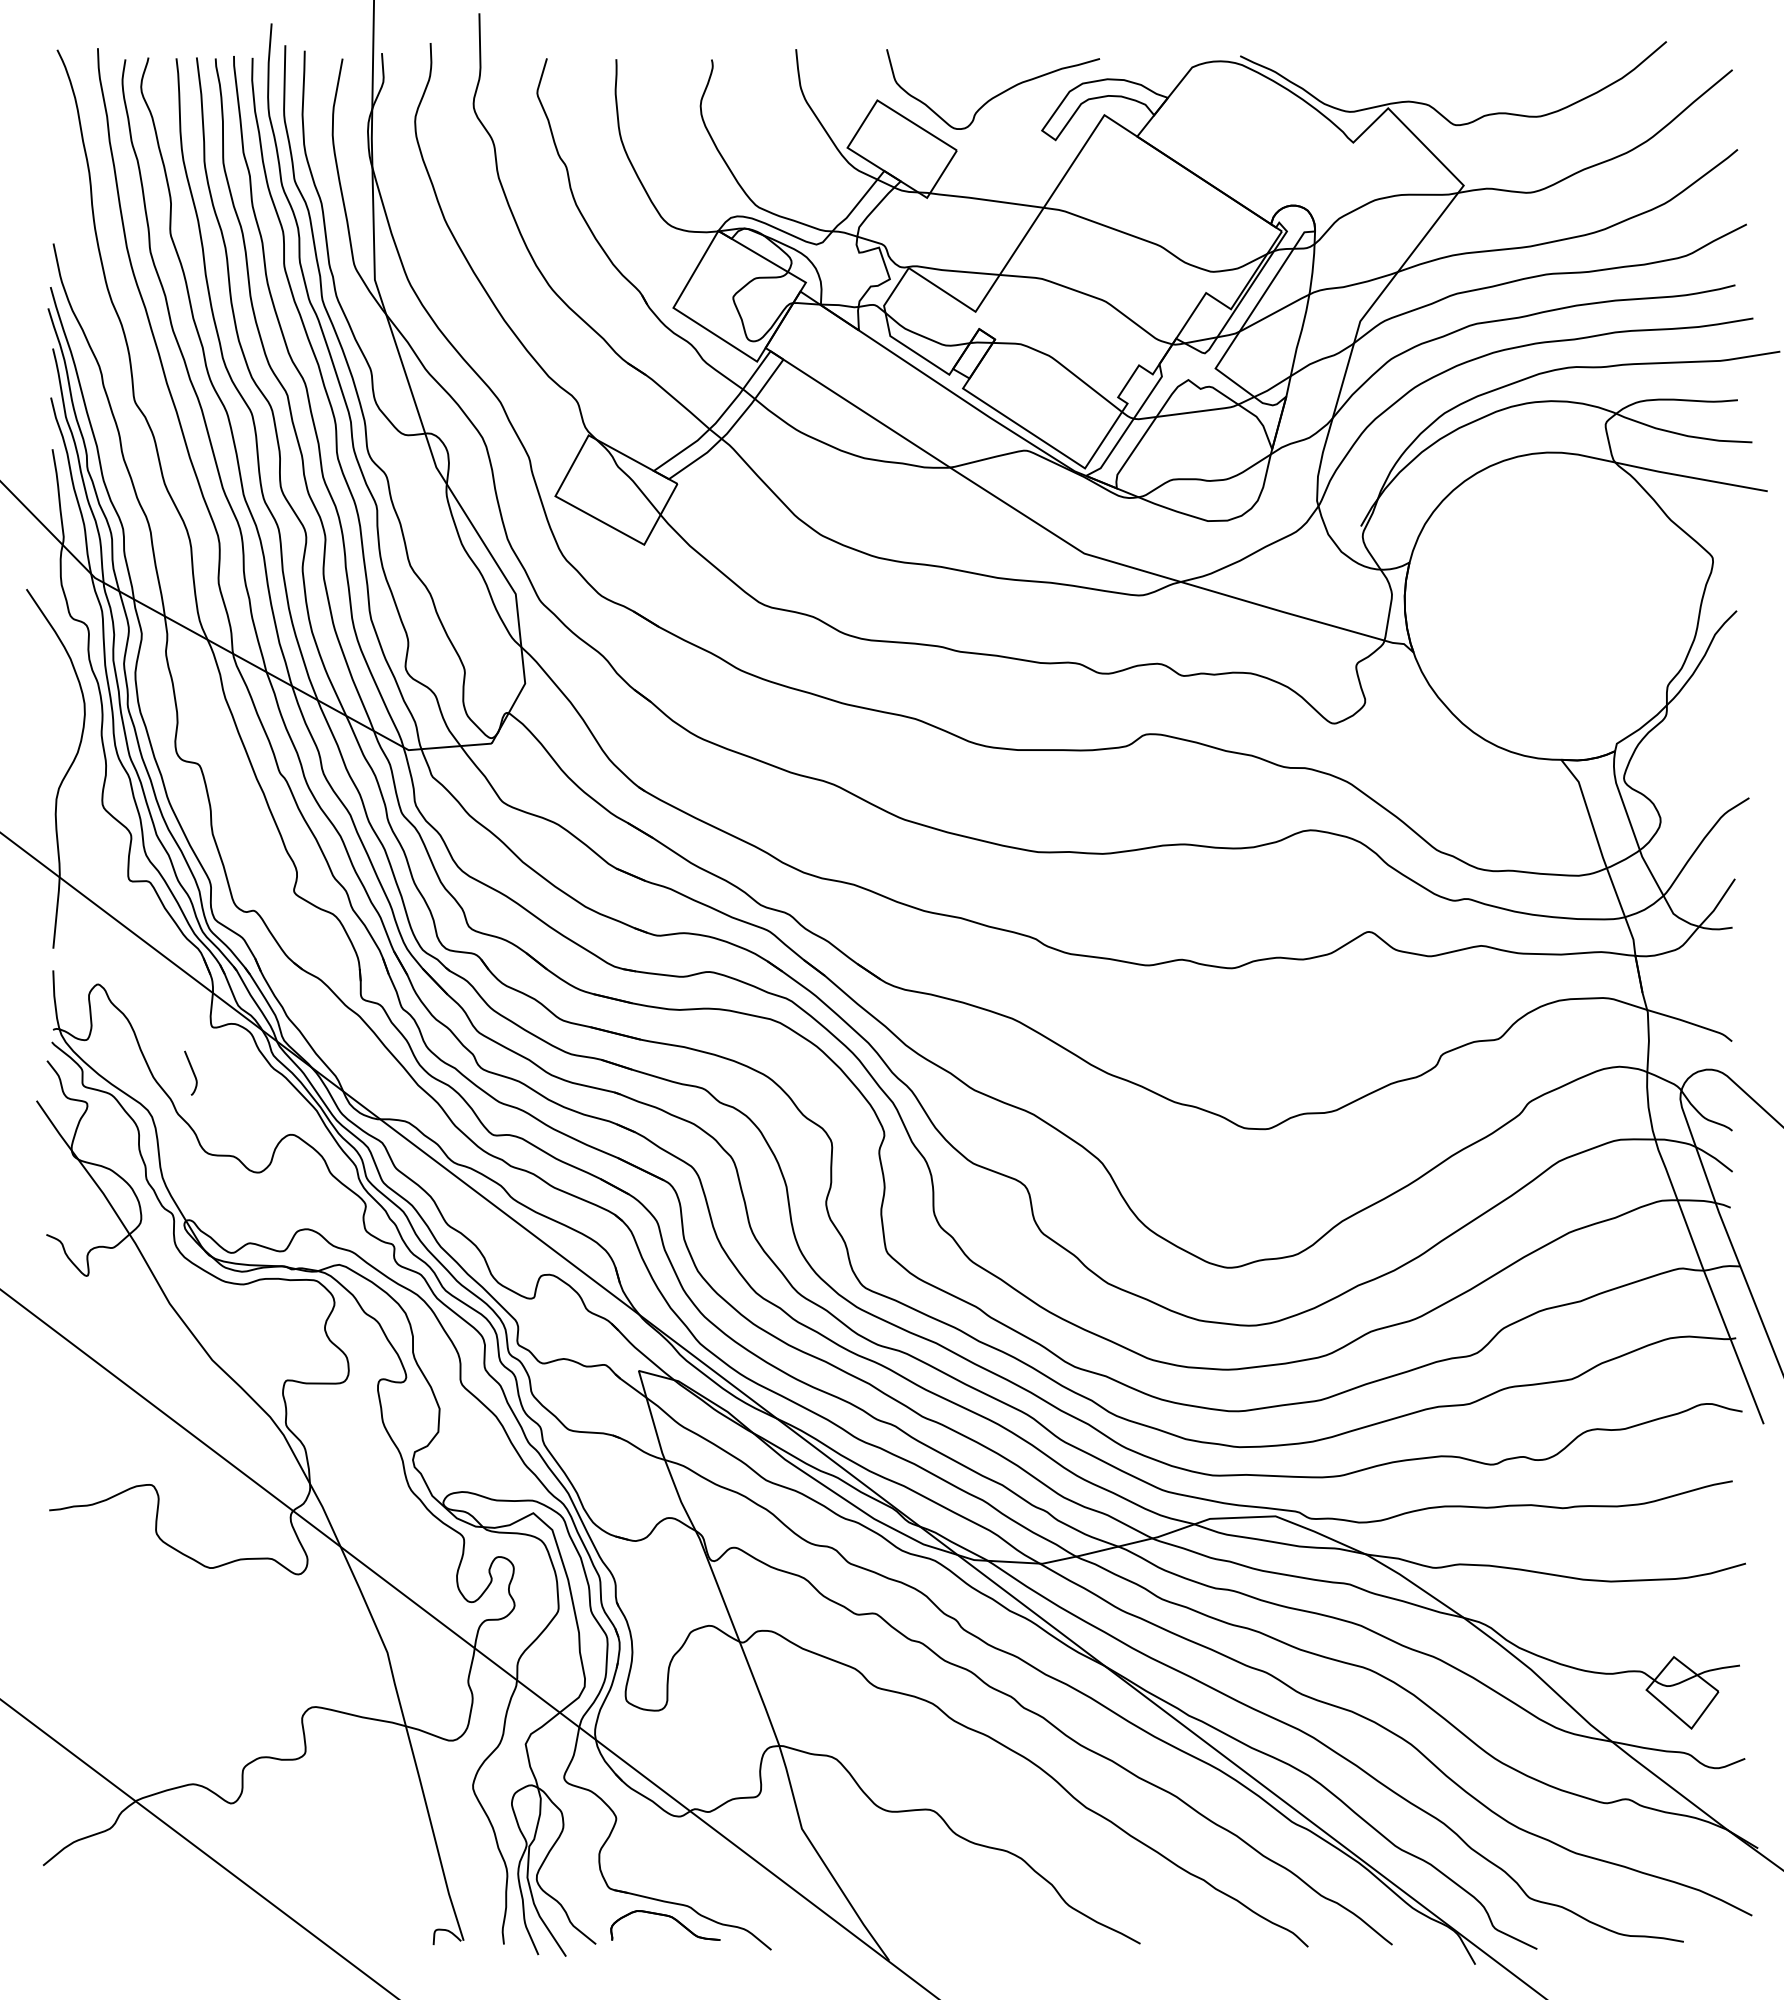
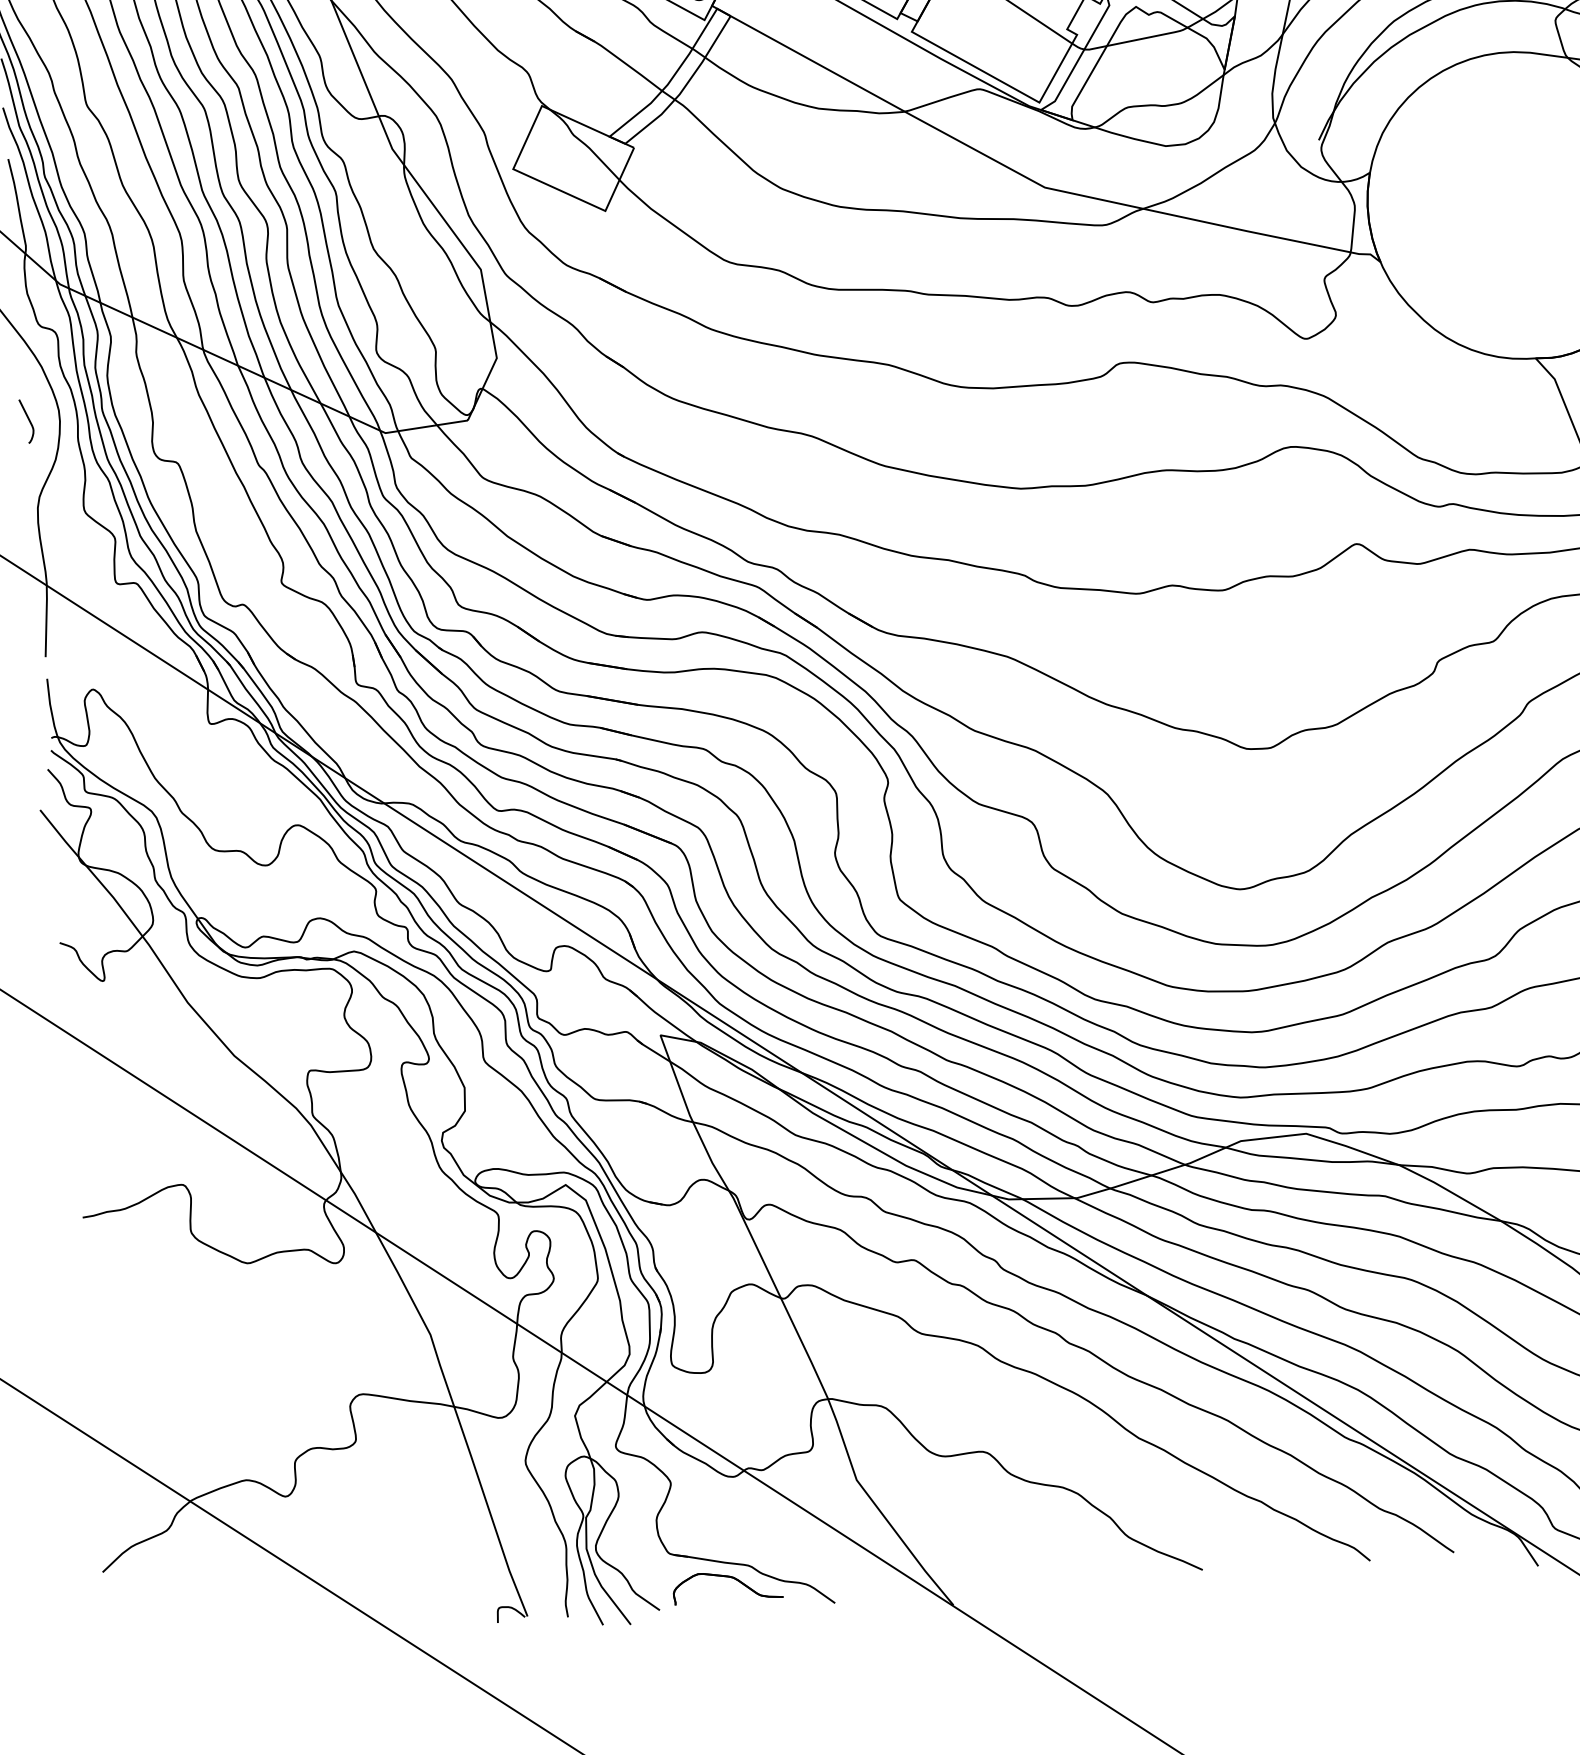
curve: (192, 1072) -> (28, 420), moved

